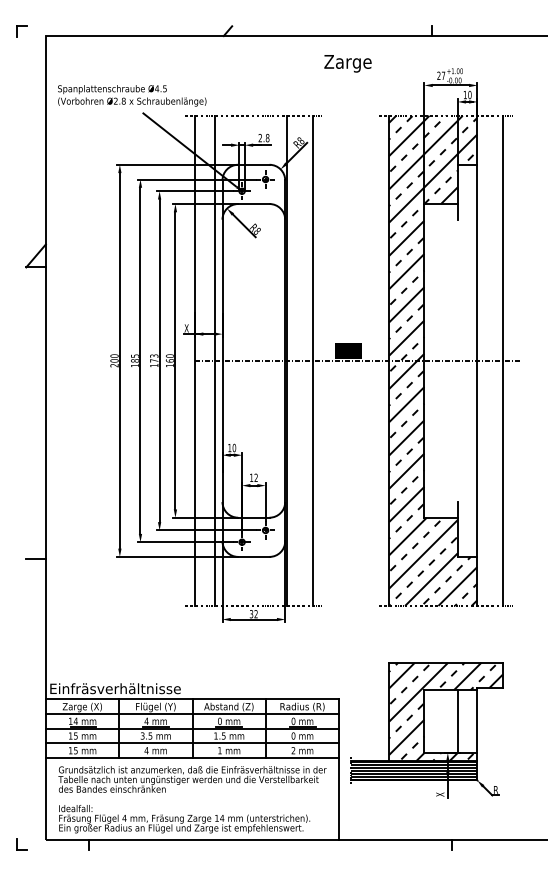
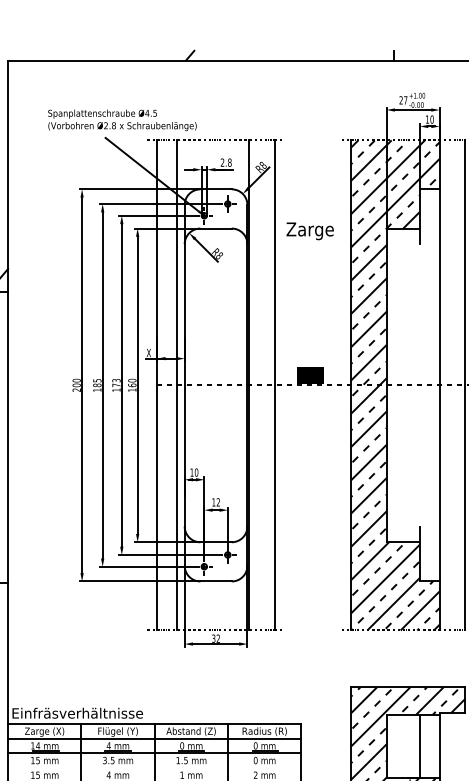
text: (347, 63) -> (309, 231), moved
text: (132, 95) -> (122, 120), moved
line: (192, 743) -> (154, 768), removed

